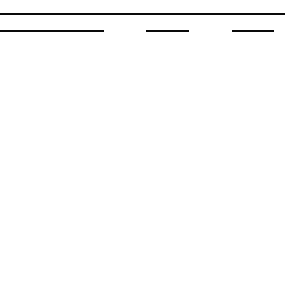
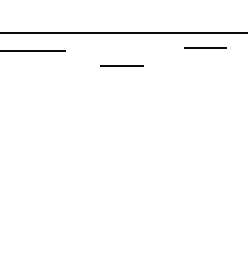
line: (167, 30) -> (121, 65), moved
line: (252, 30) -> (204, 47), moved

